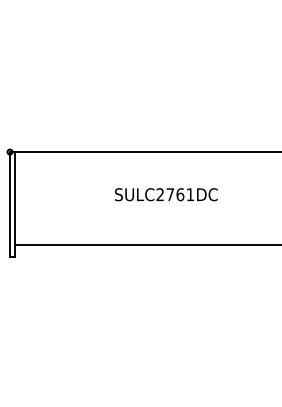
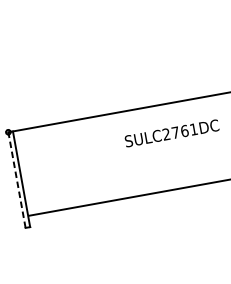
text: (166, 194) -> (172, 133), moved
line: (10, 204) -> (17, 179), solid -> dashed

